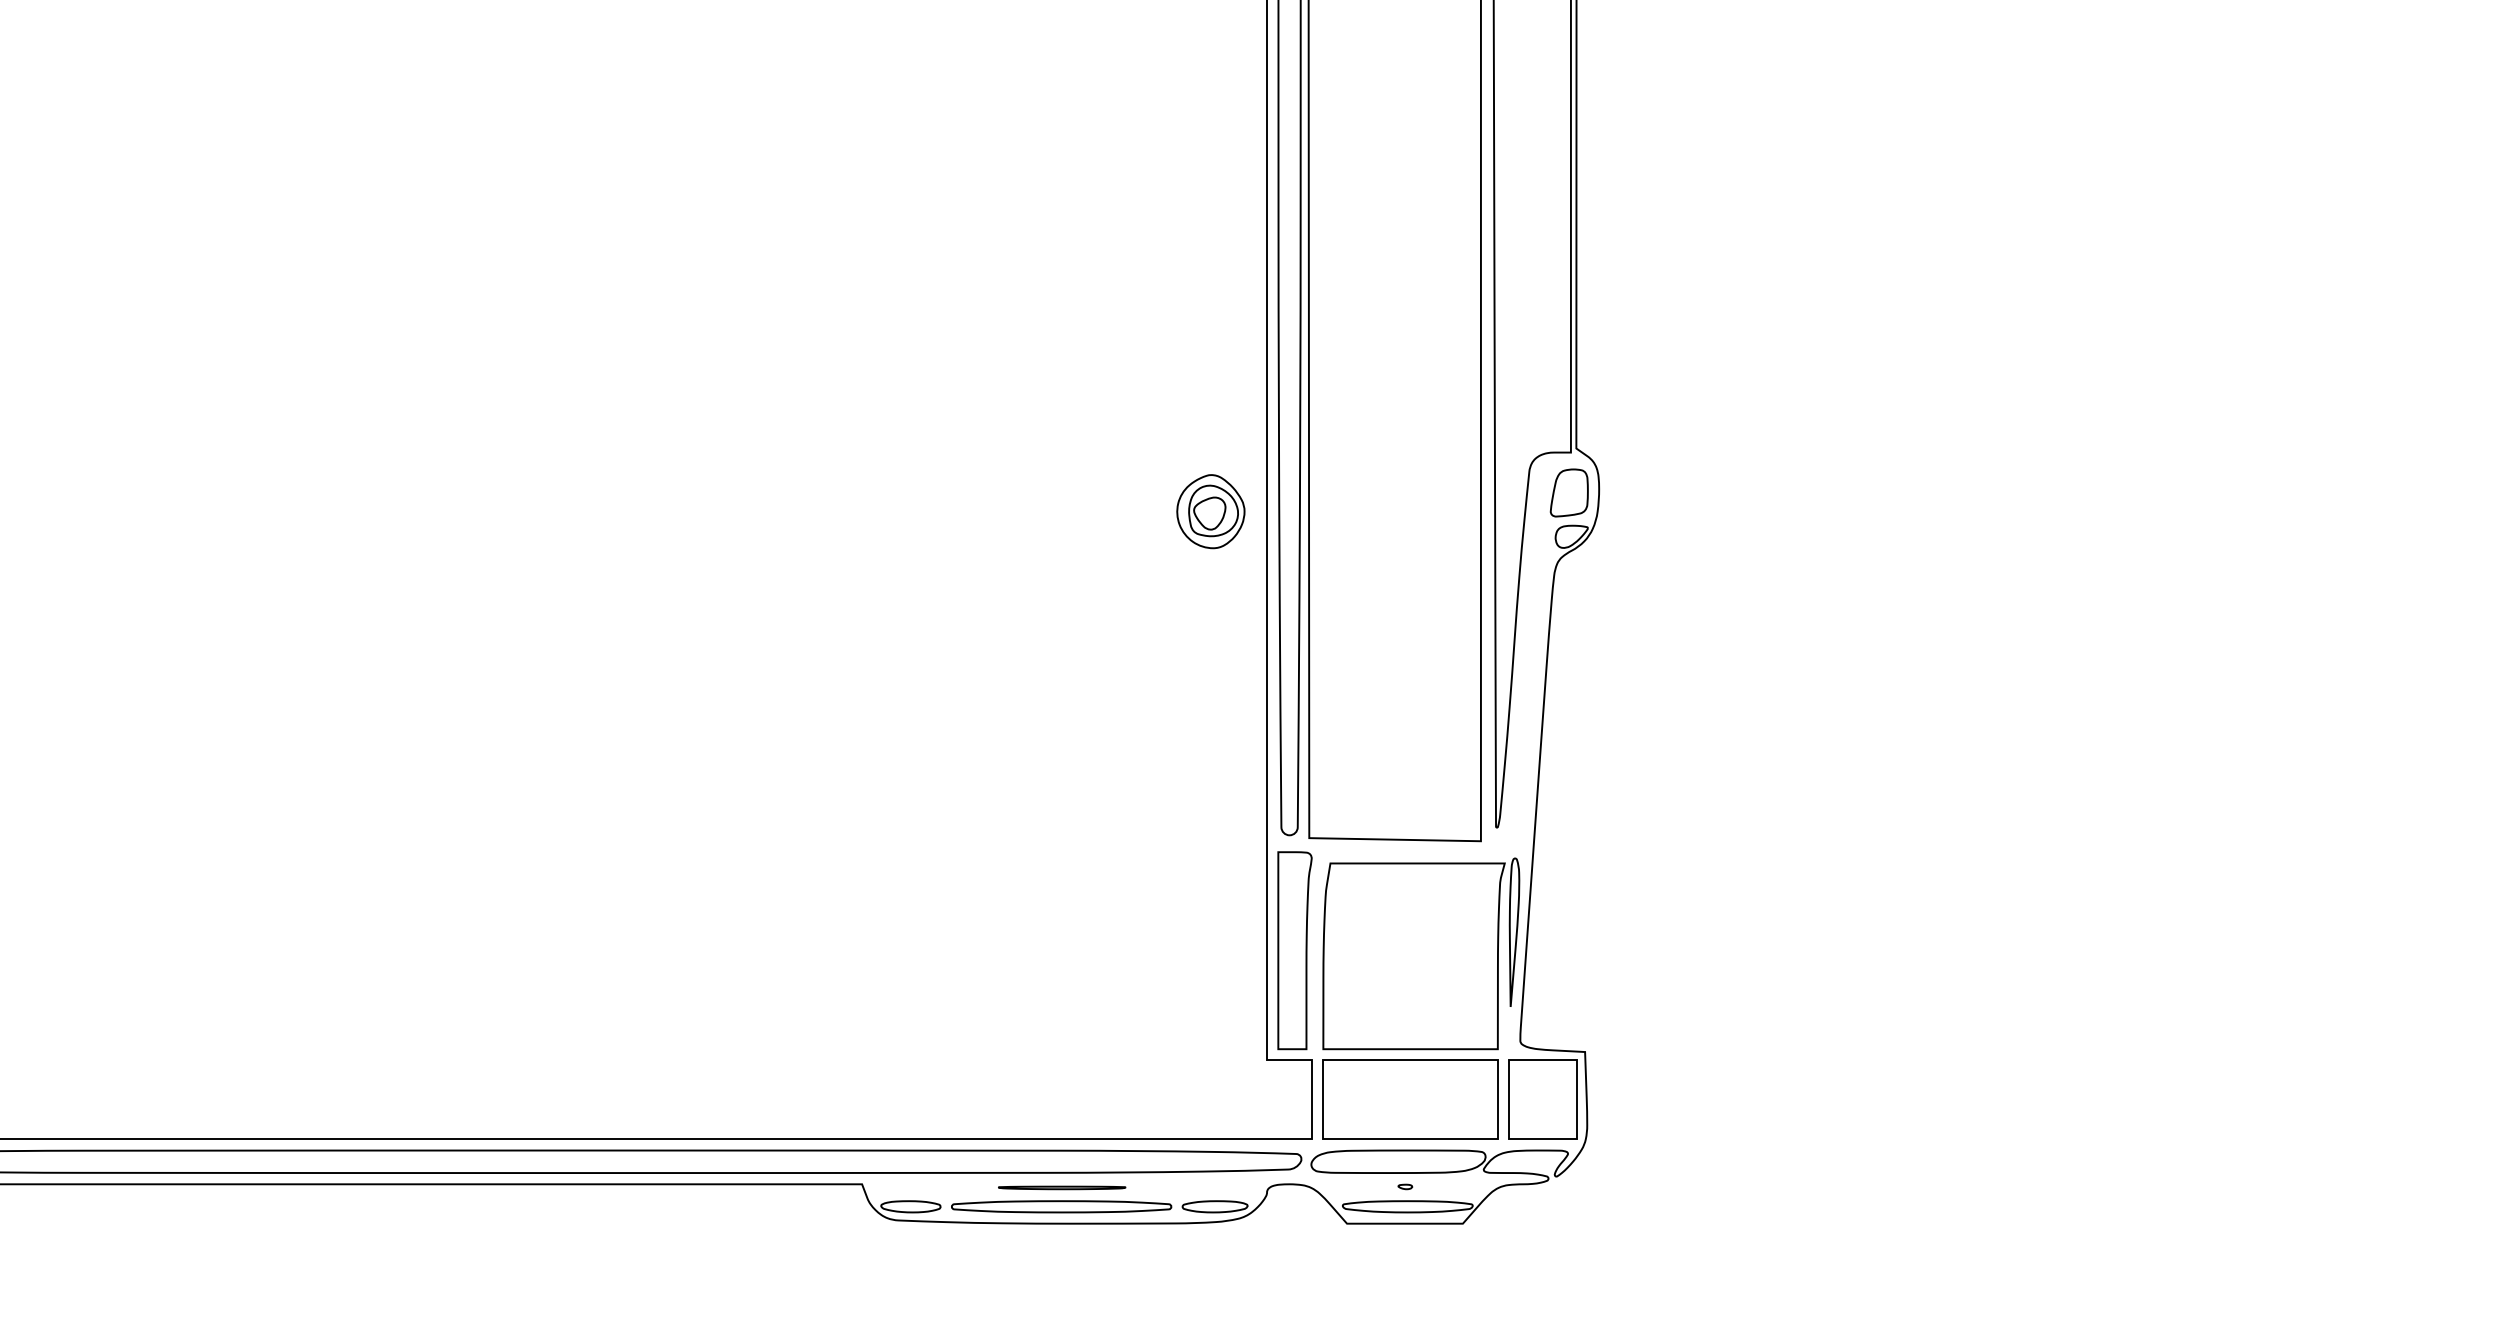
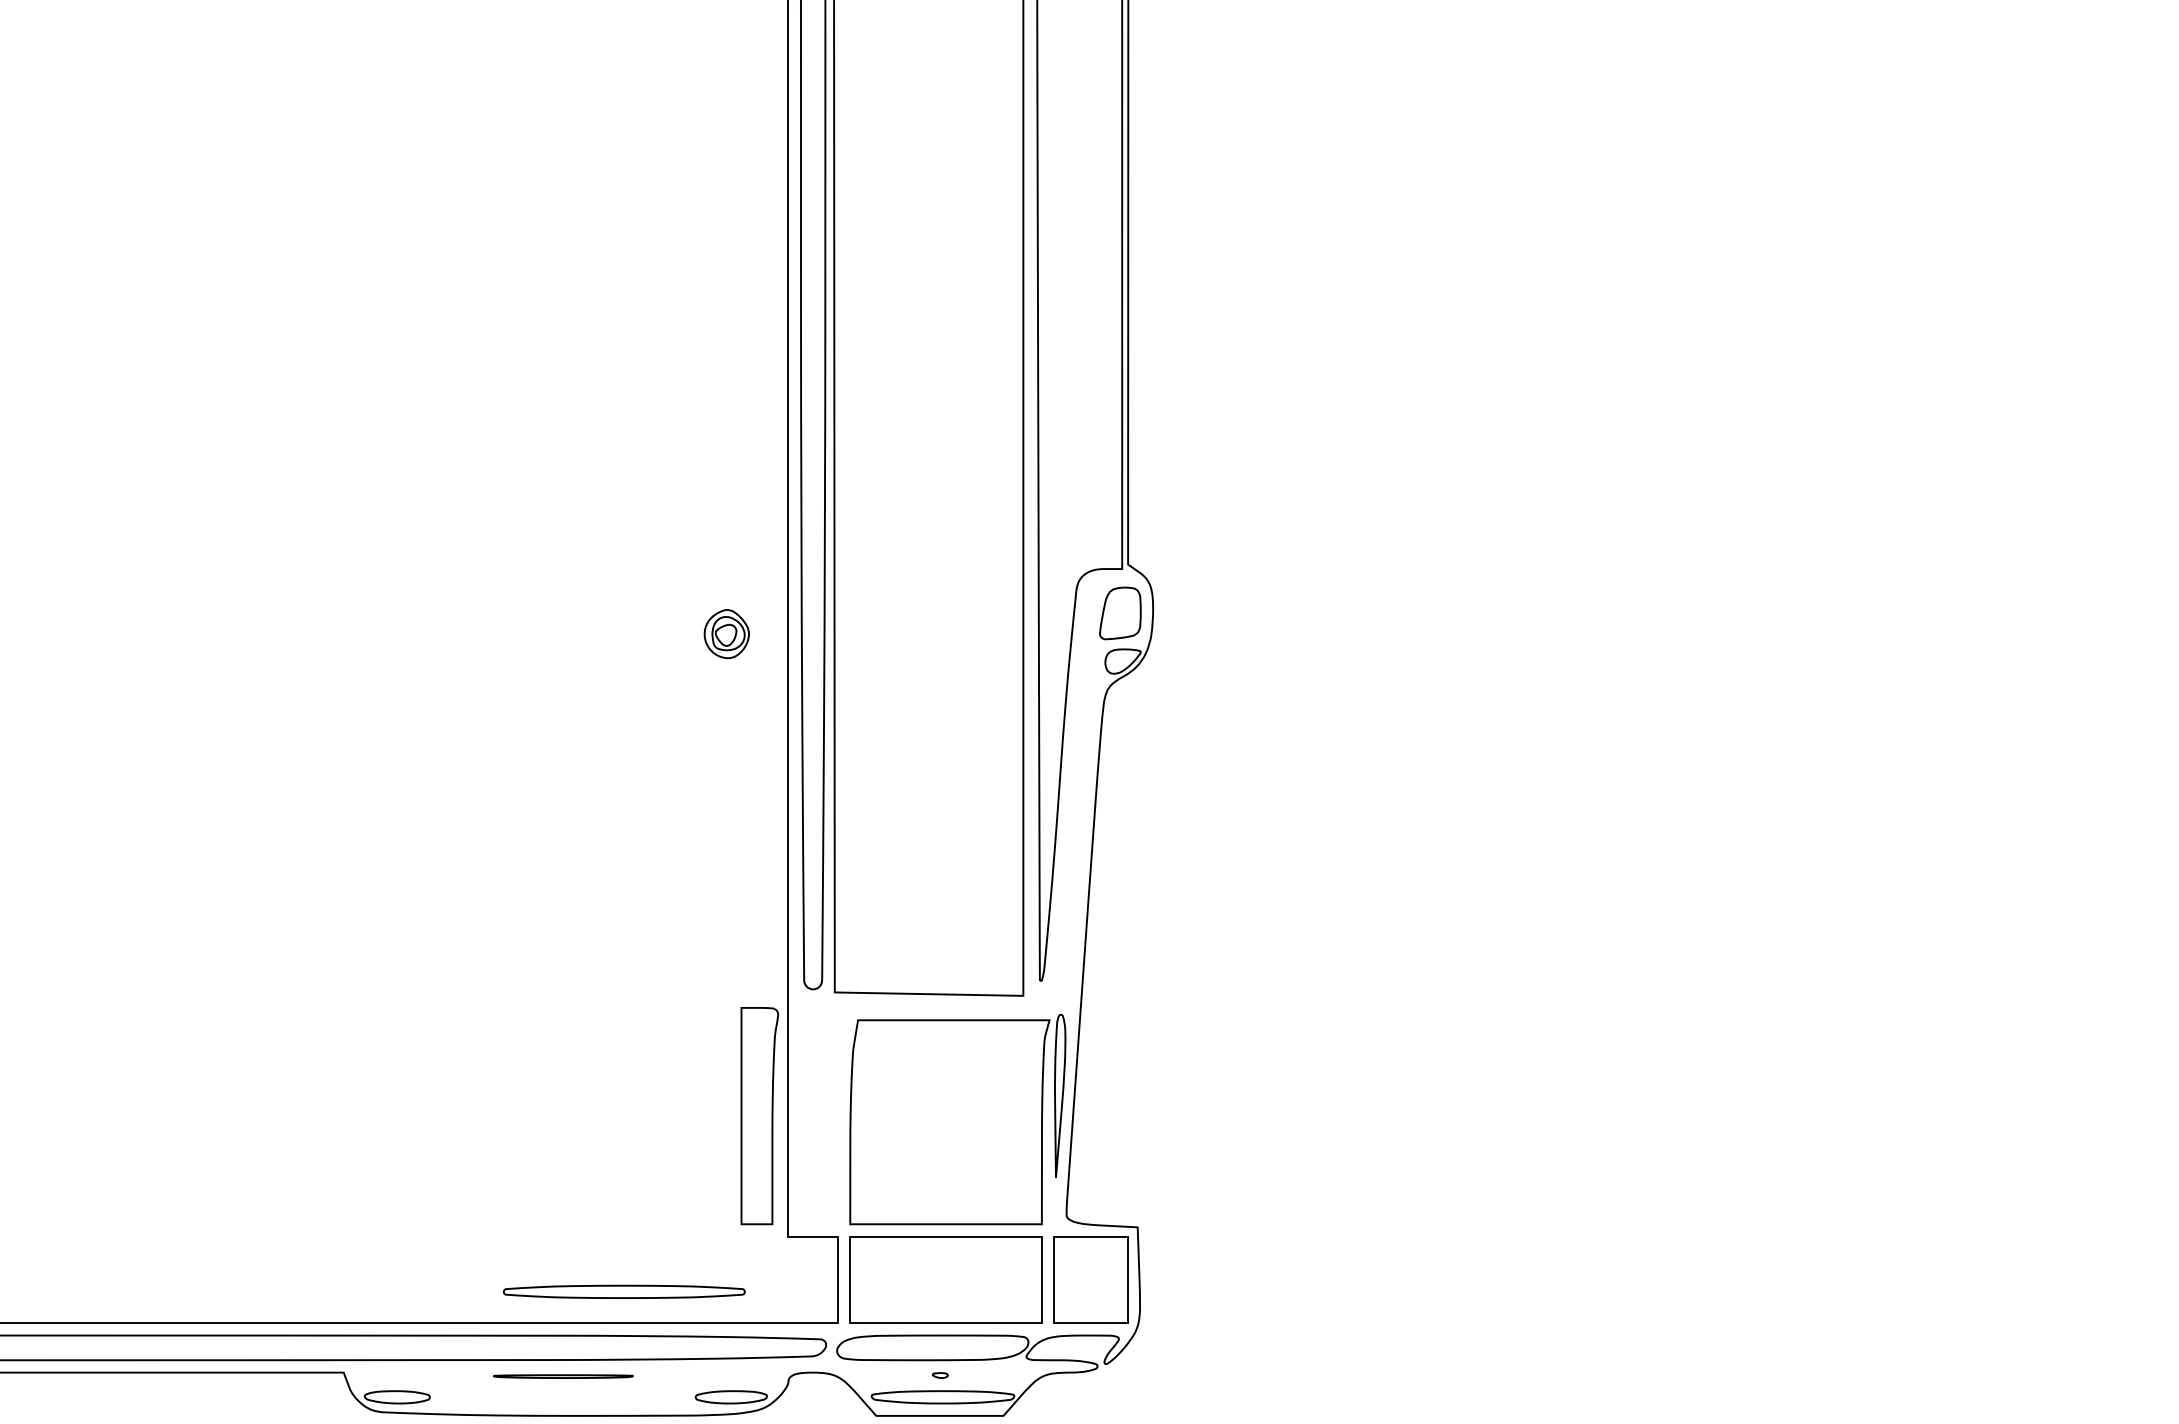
part: (1210, 511) -> (726, 633), size x0.6
part: (1294, 950) -> (759, 1115), moved
part: (1061, 1206) -> (624, 1291), moved

